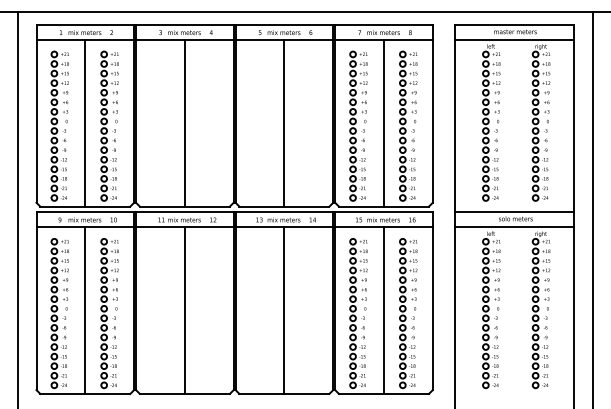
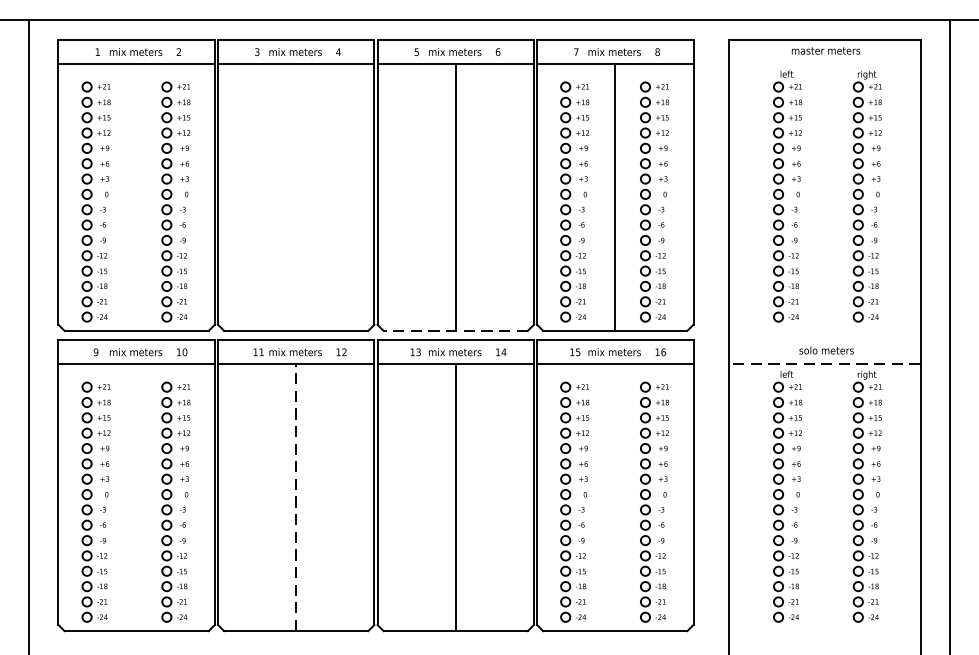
line: (514, 39) -> (824, 63), removed
line: (85, 122) -> (136, 196), removed
line: (184, 122) -> (295, 196), removed
line: (284, 206) -> (455, 330), solid -> dashed
line: (514, 212) -> (824, 340), removed
line: (514, 227) -> (824, 364), solid -> dashed
line: (85, 310) -> (136, 497), removed
line: (184, 310) -> (295, 497), solid -> dashed
line: (383, 310) -> (614, 497), removed

